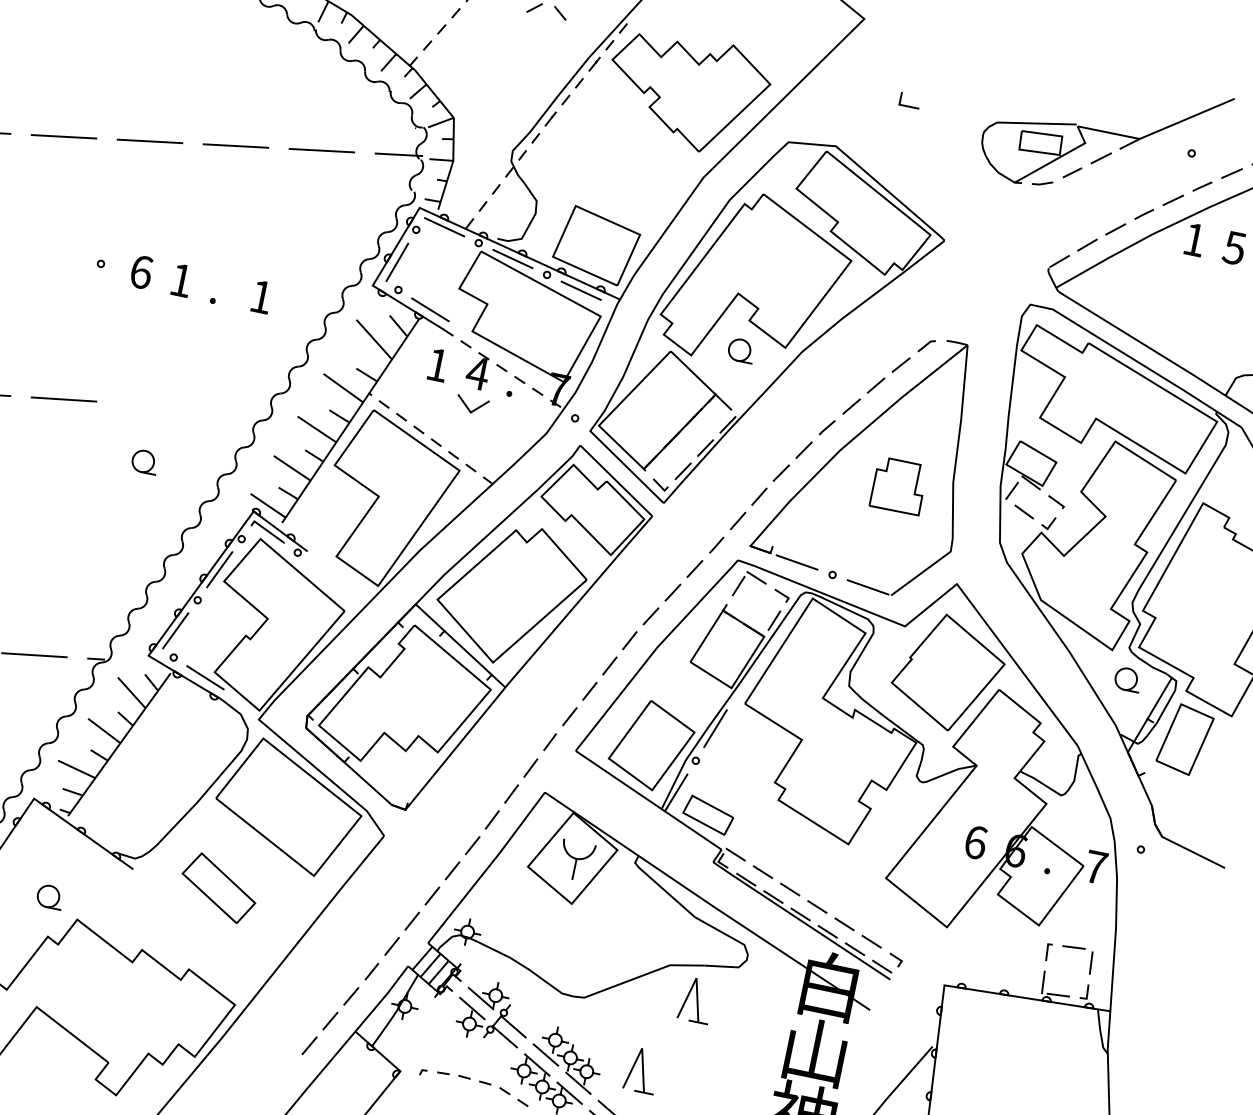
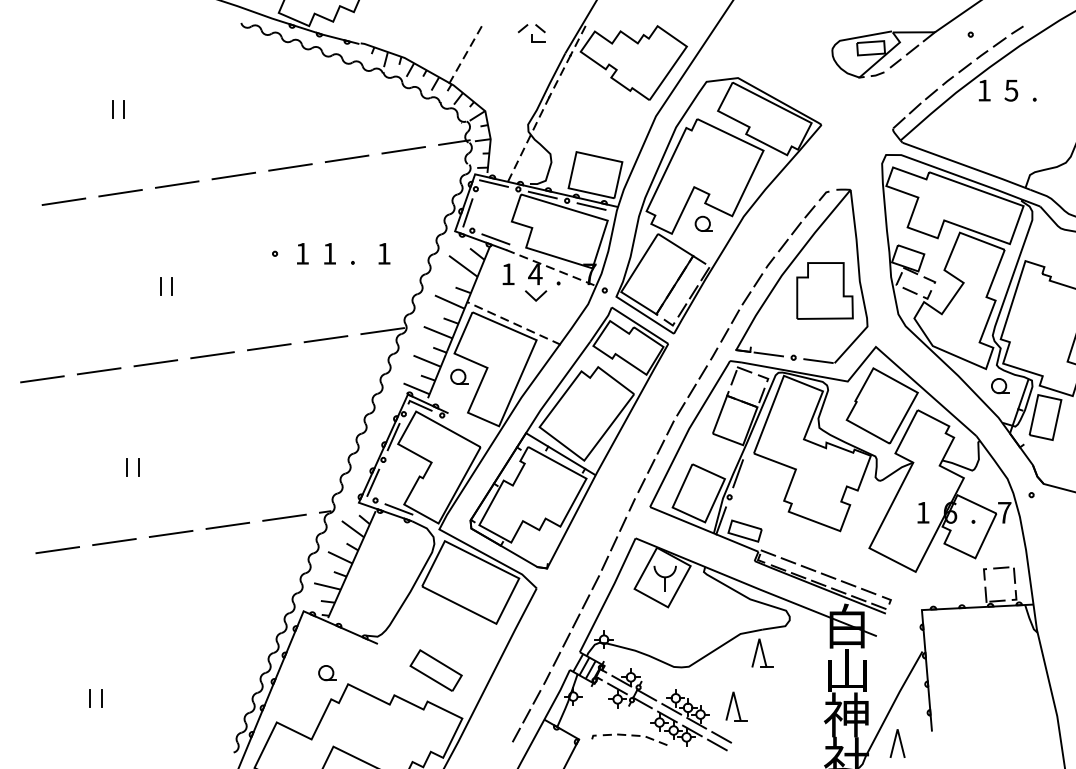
part: (910, 101) -> (538, 38), moved
text: (141, 271) -> (302, 253), 6 -> 1
line: (149, 405) -> (325, 339), added
line: (235, 410) -> (382, 331), added
part: (145, 461) -> (459, 376), moved
part: (898, 485) -> (824, 290), size x1.67
text: (975, 841) -> (922, 512), 6 -> 1
part: (218, 887) -> (435, 670), moved

